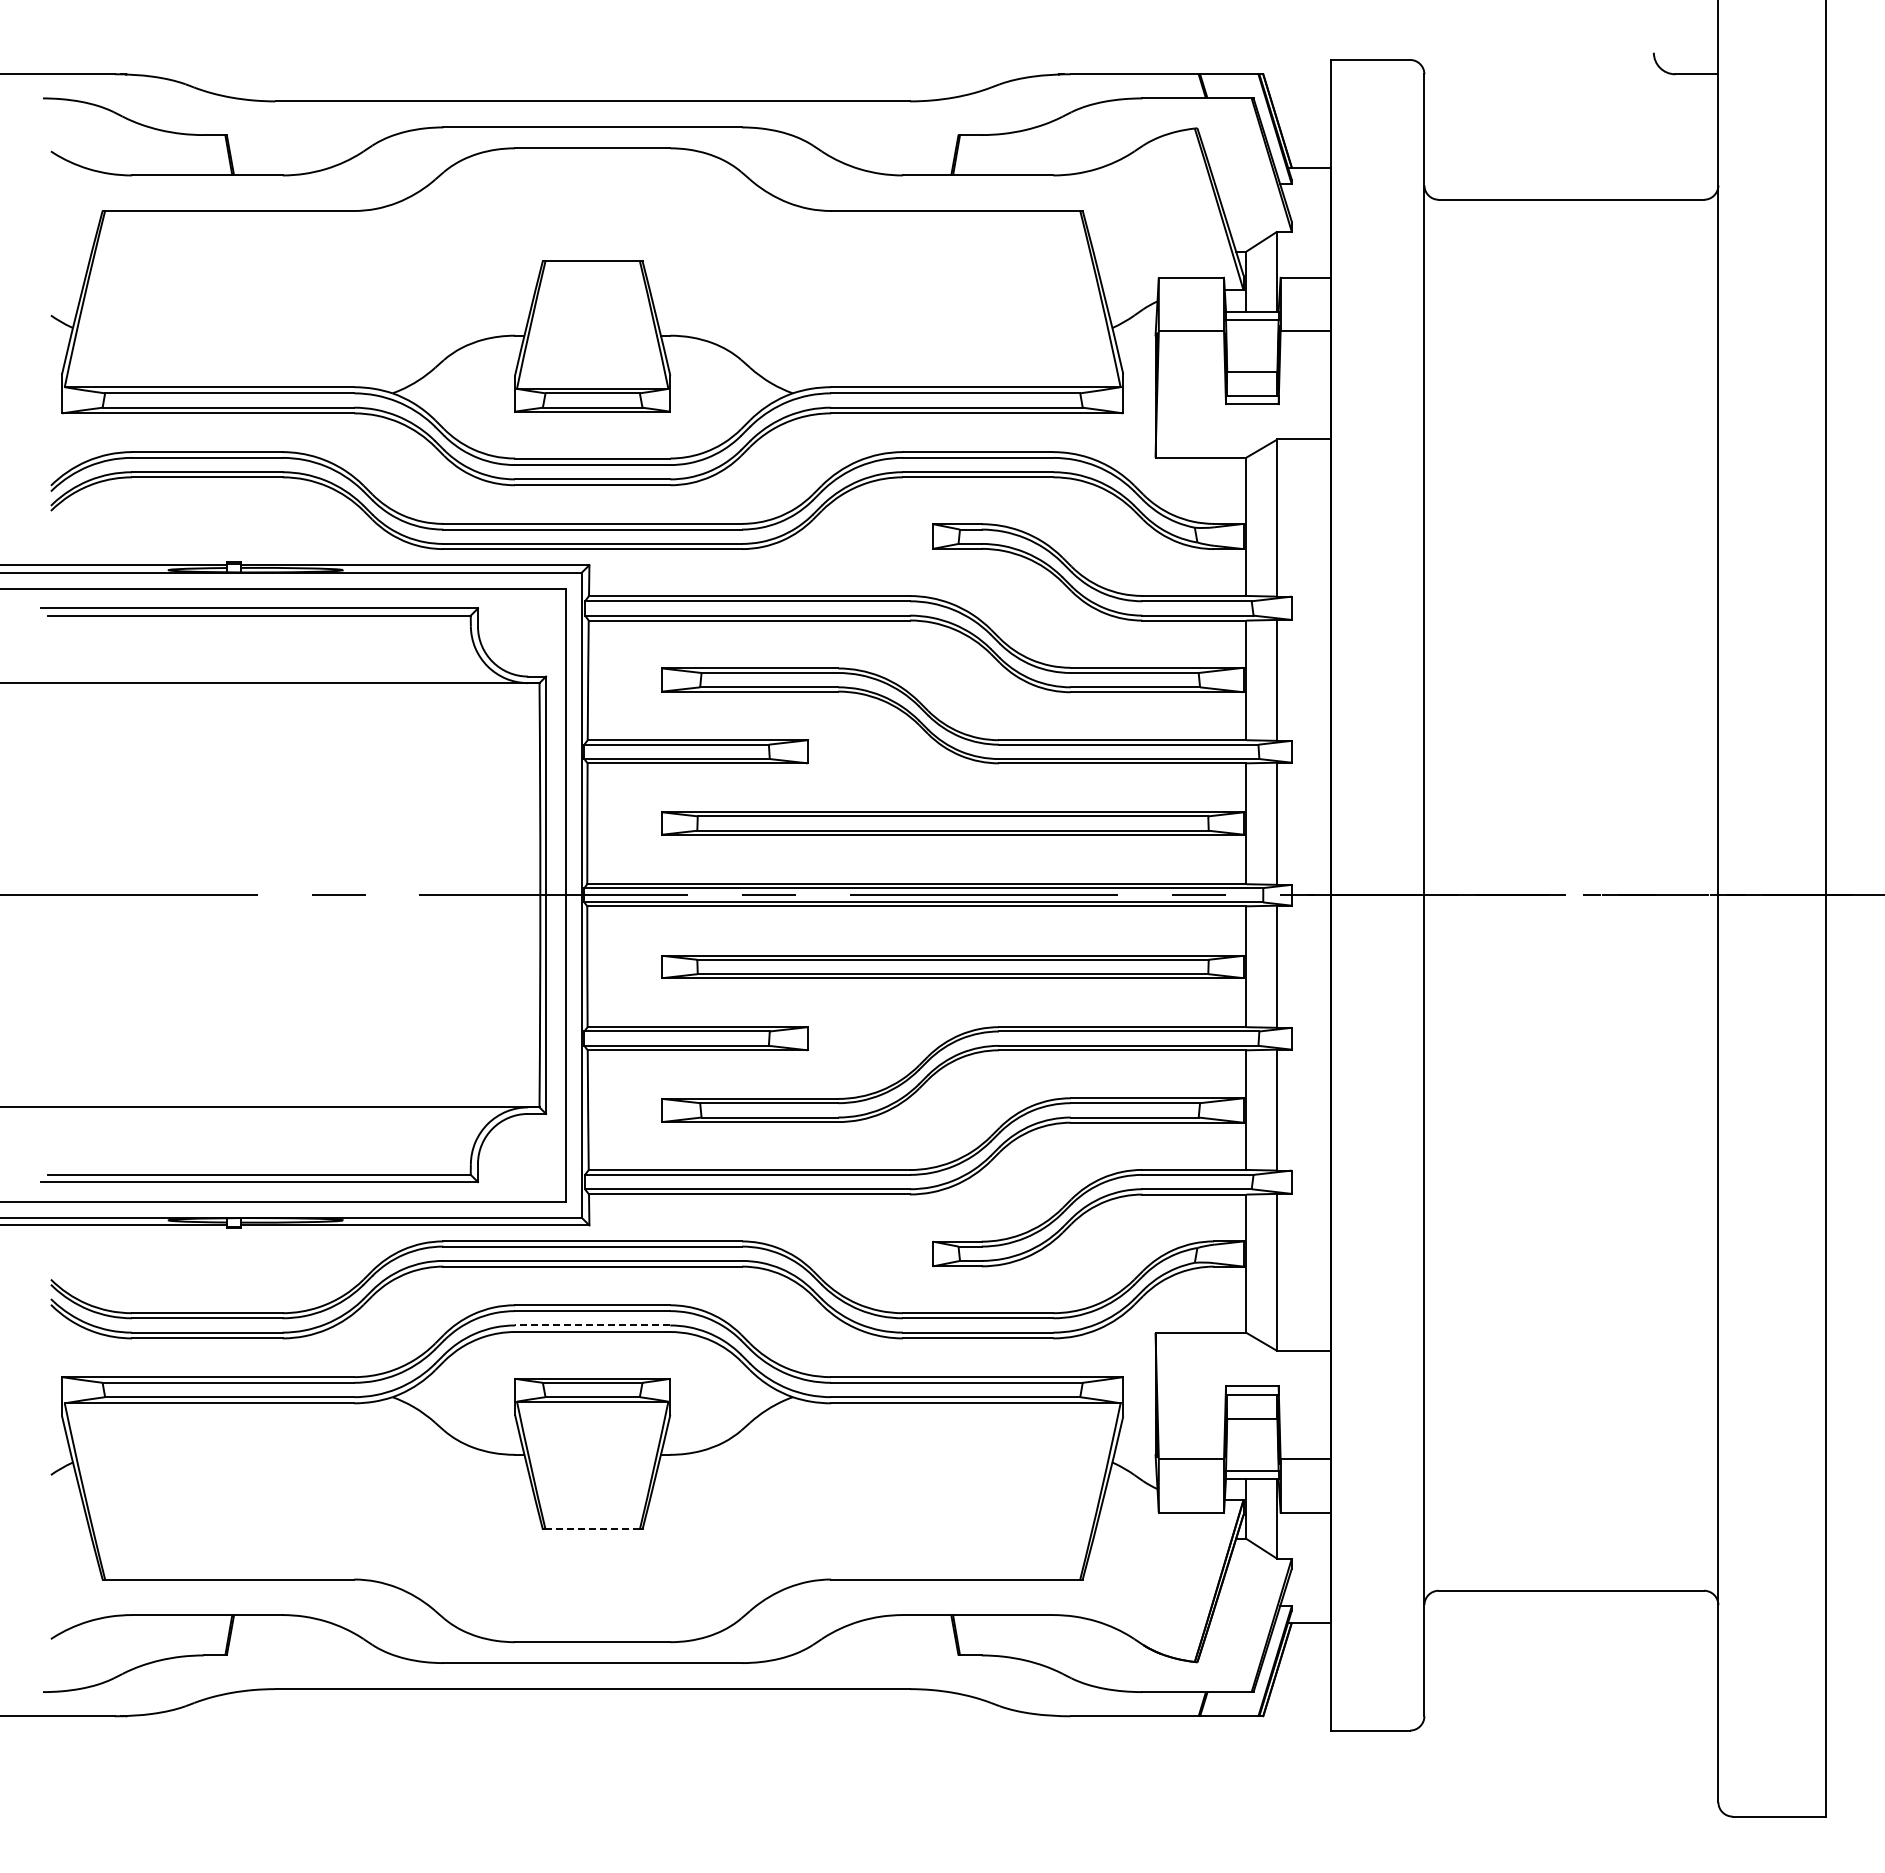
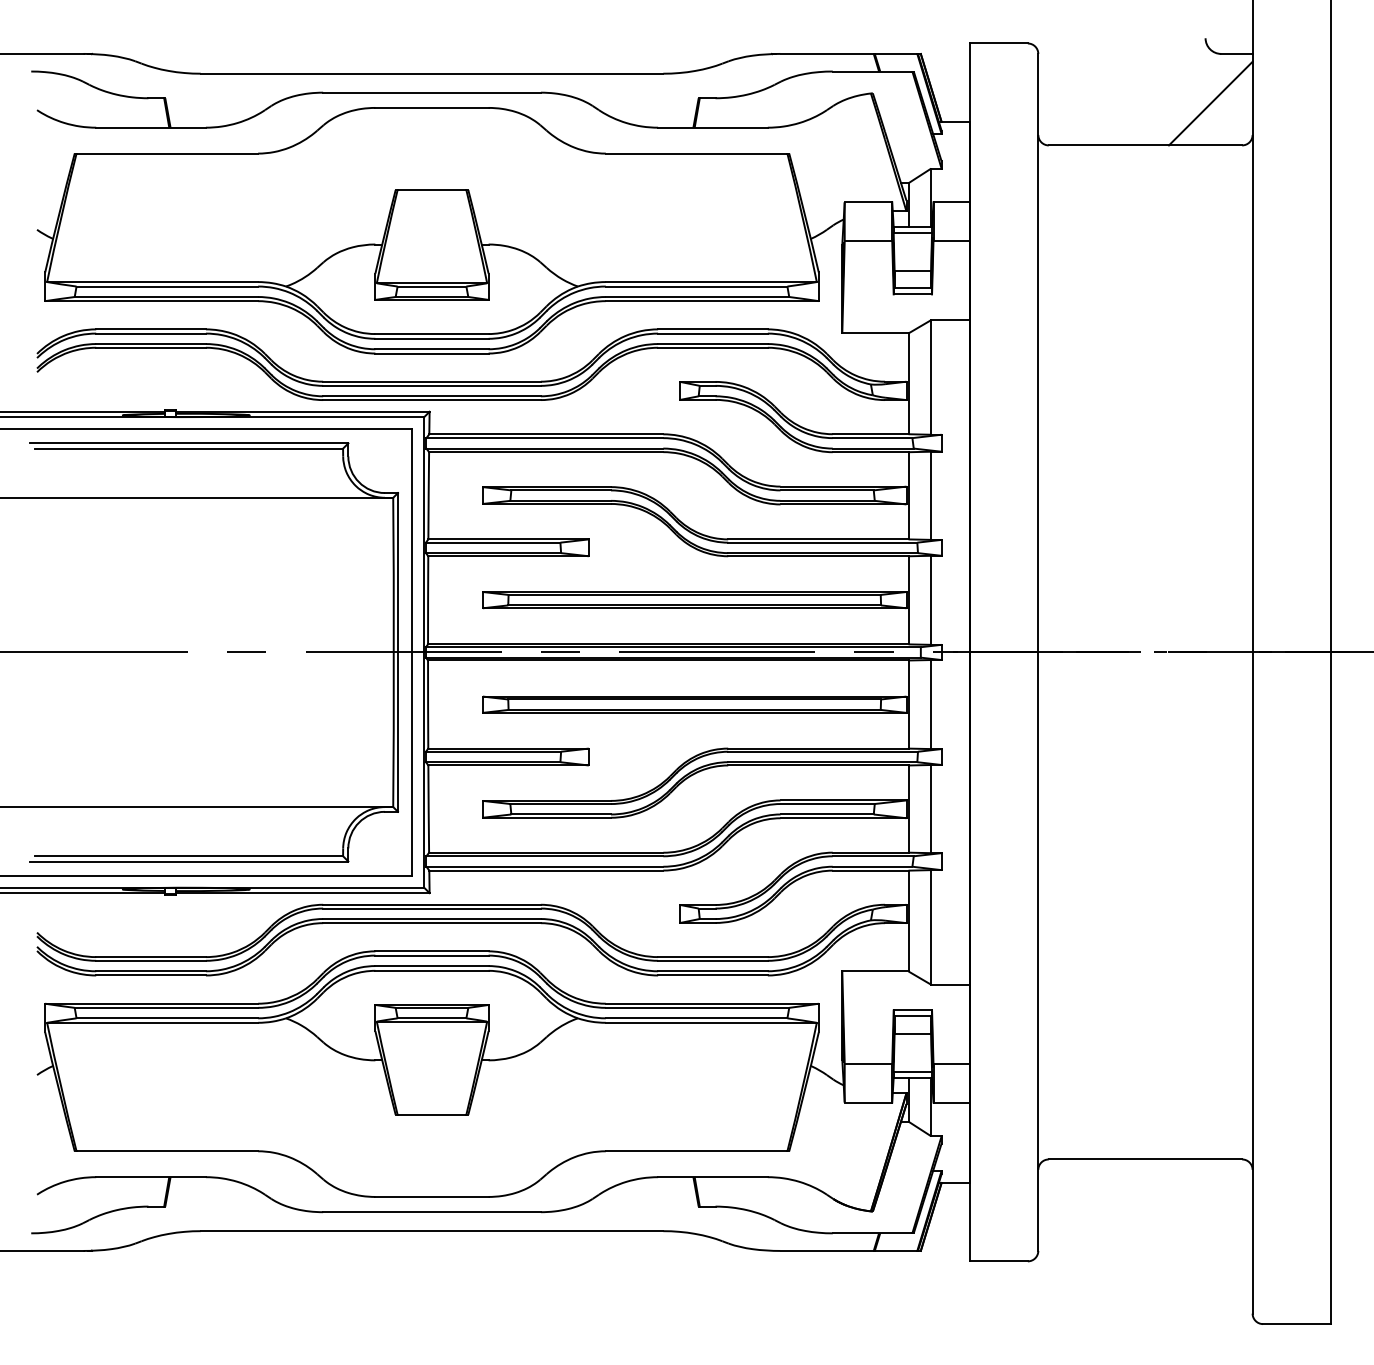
line: (1660, 142) -> (1210, 103), added
line: (592, 1325) -> (431, 966), dashed -> solid
line: (592, 1529) -> (431, 1114), dashed -> solid

